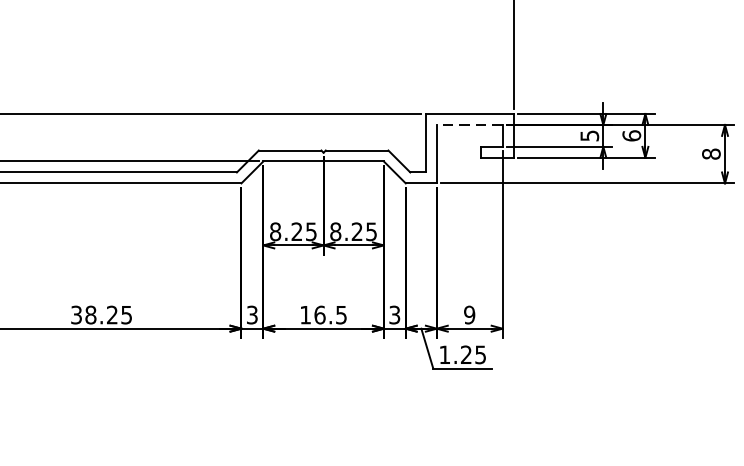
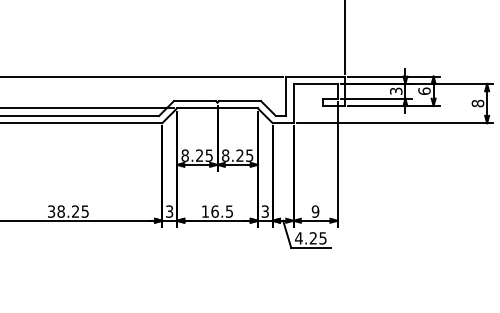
line: (469, 124) -> (315, 83), dashed -> solid
text: (588, 134) -> (395, 90), 5 -> 3
text: (444, 355) -> (298, 238), 1.25 -> 4.25

